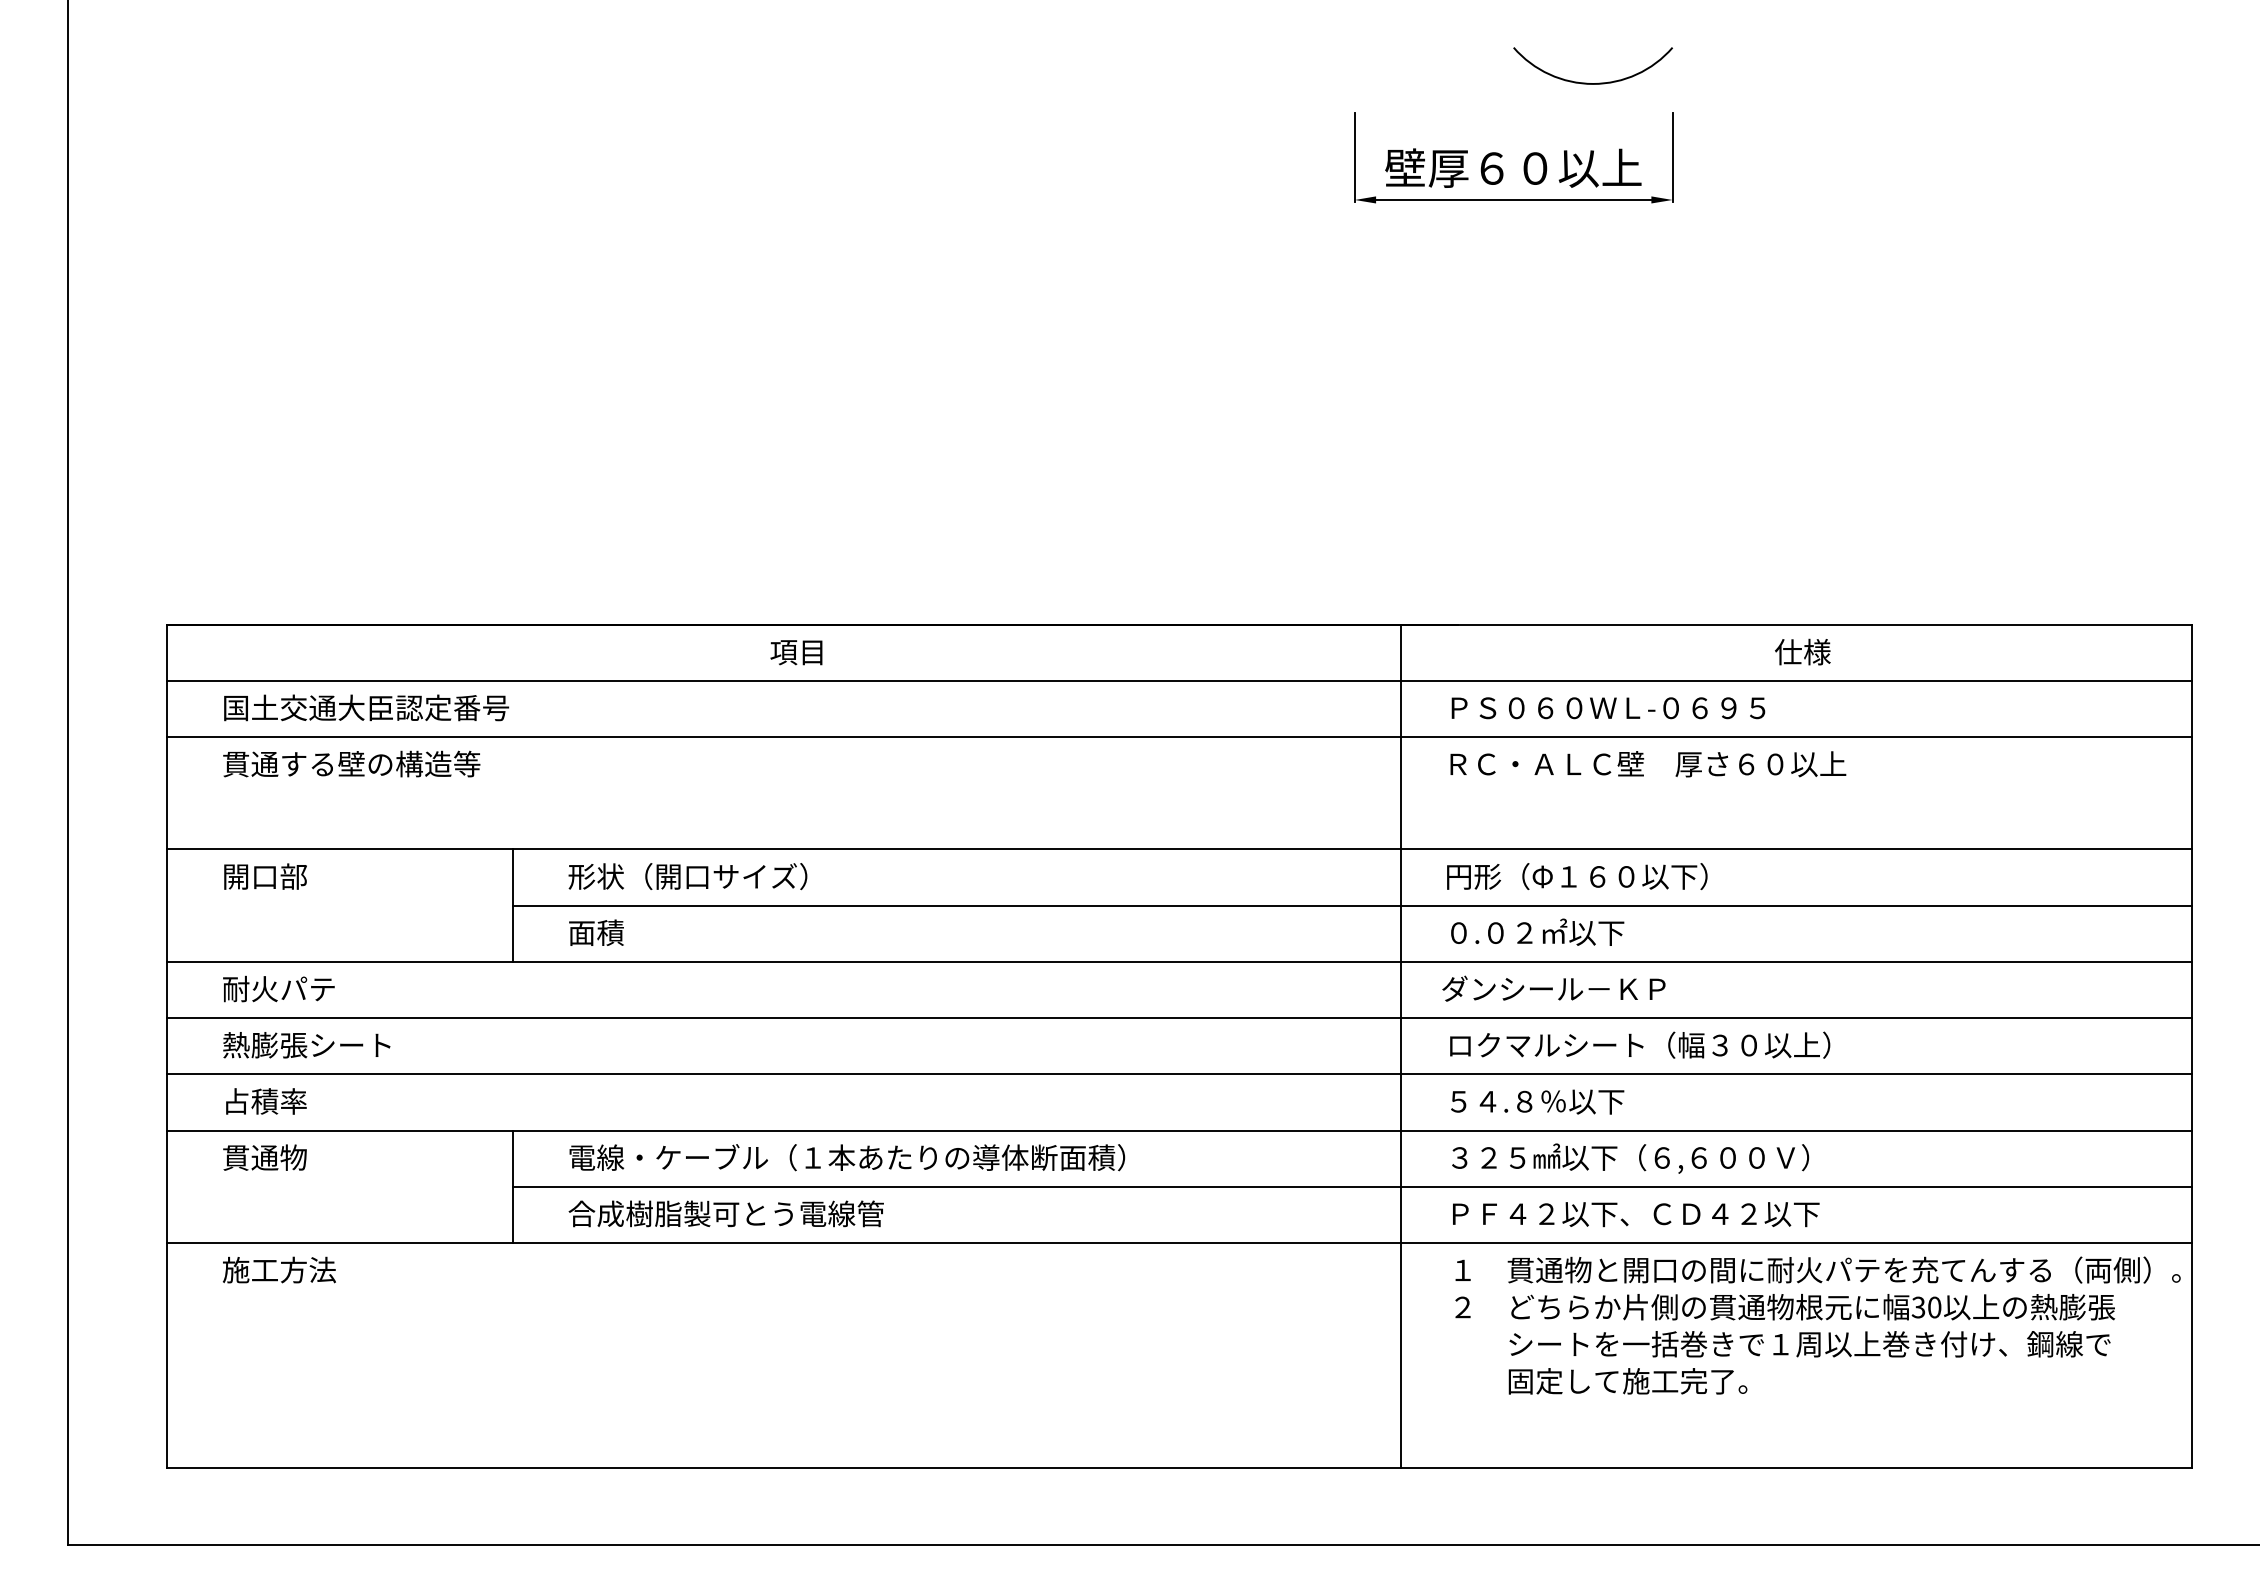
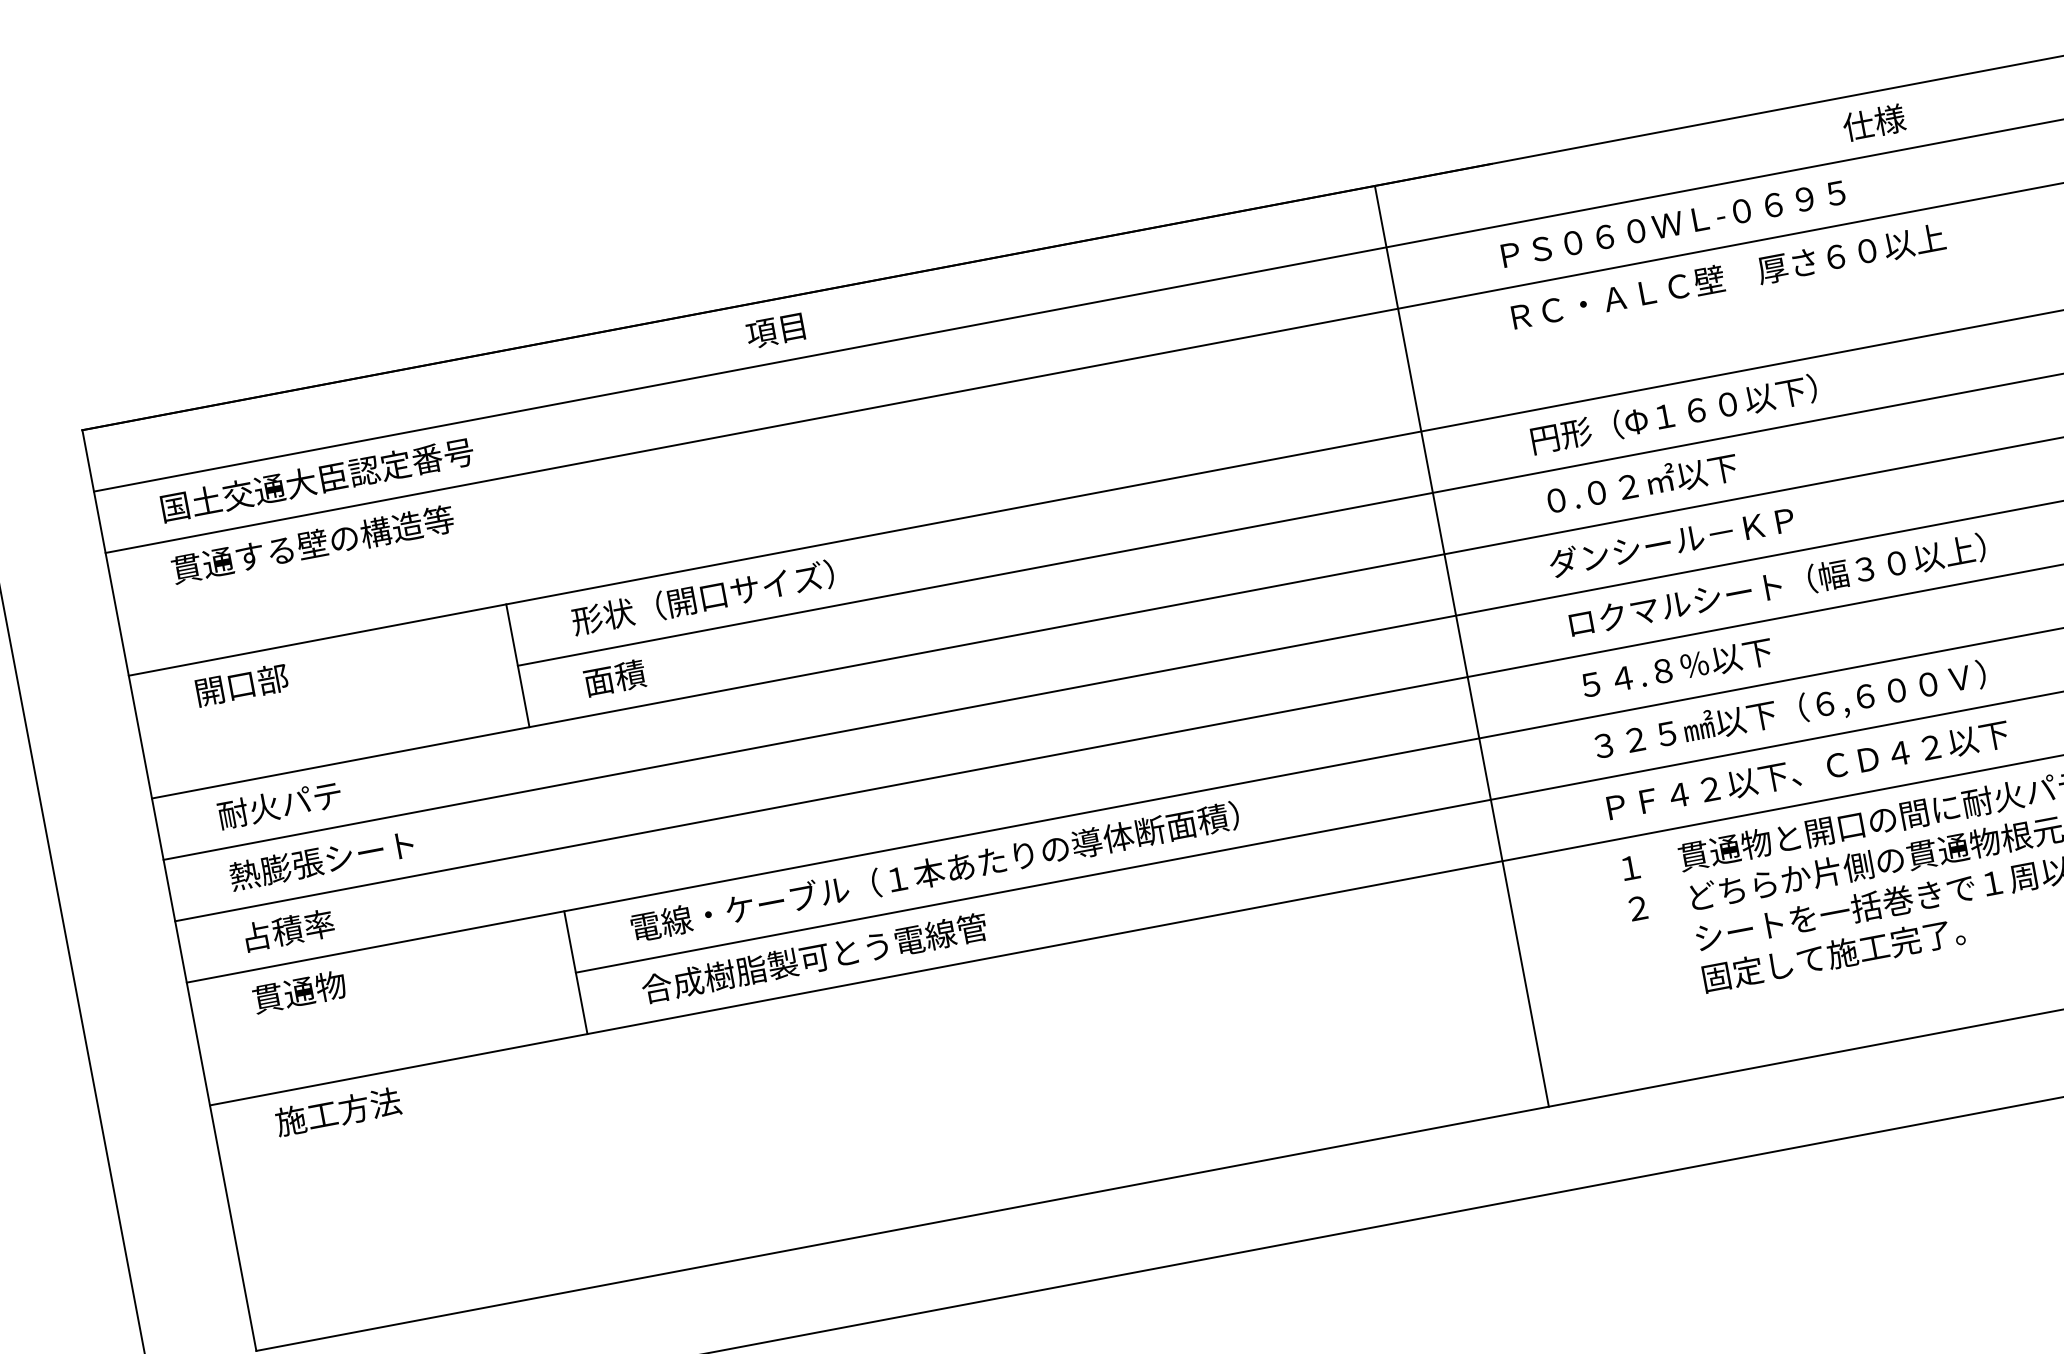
line: (1400, 1045) -> (1461, 645), moved

